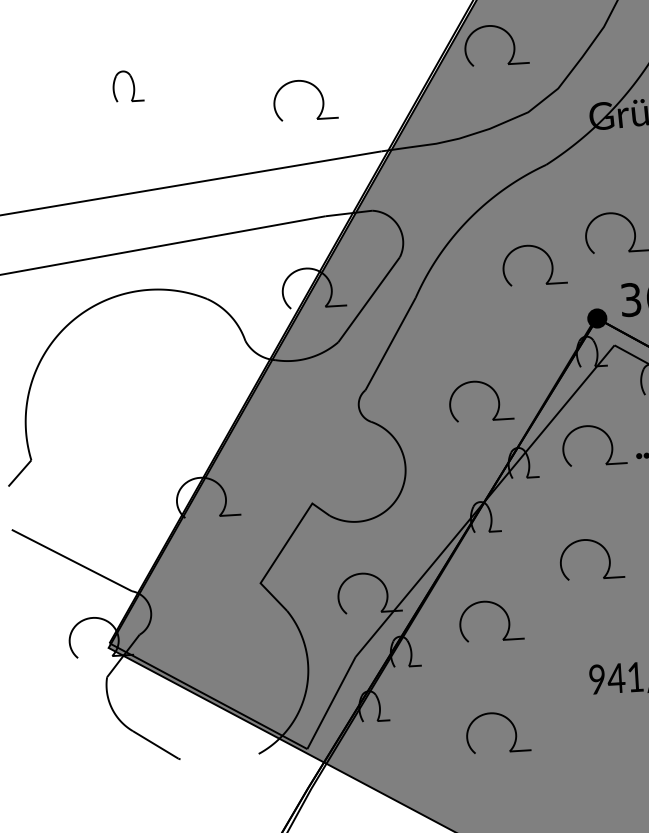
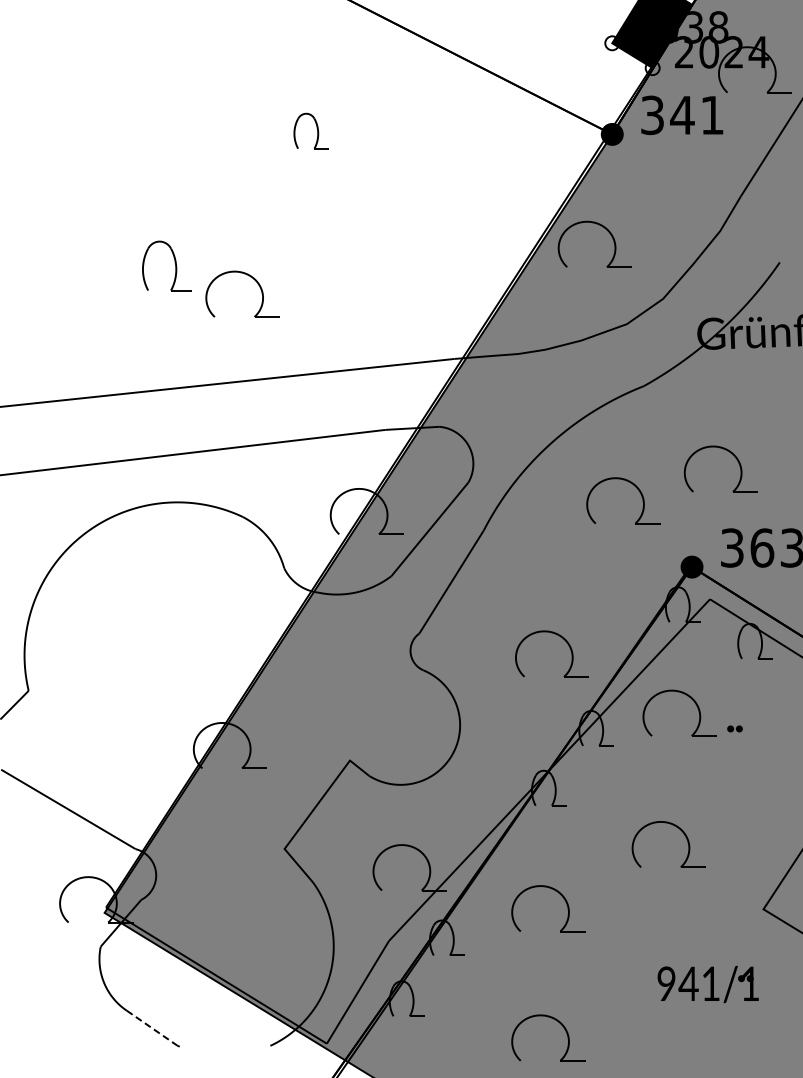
part: (127, 85) -> (166, 265), size x1.4
part: (317, 90) -> (257, 284), moved
line: (156, 745) -> (152, 1028), solid -> dashed

